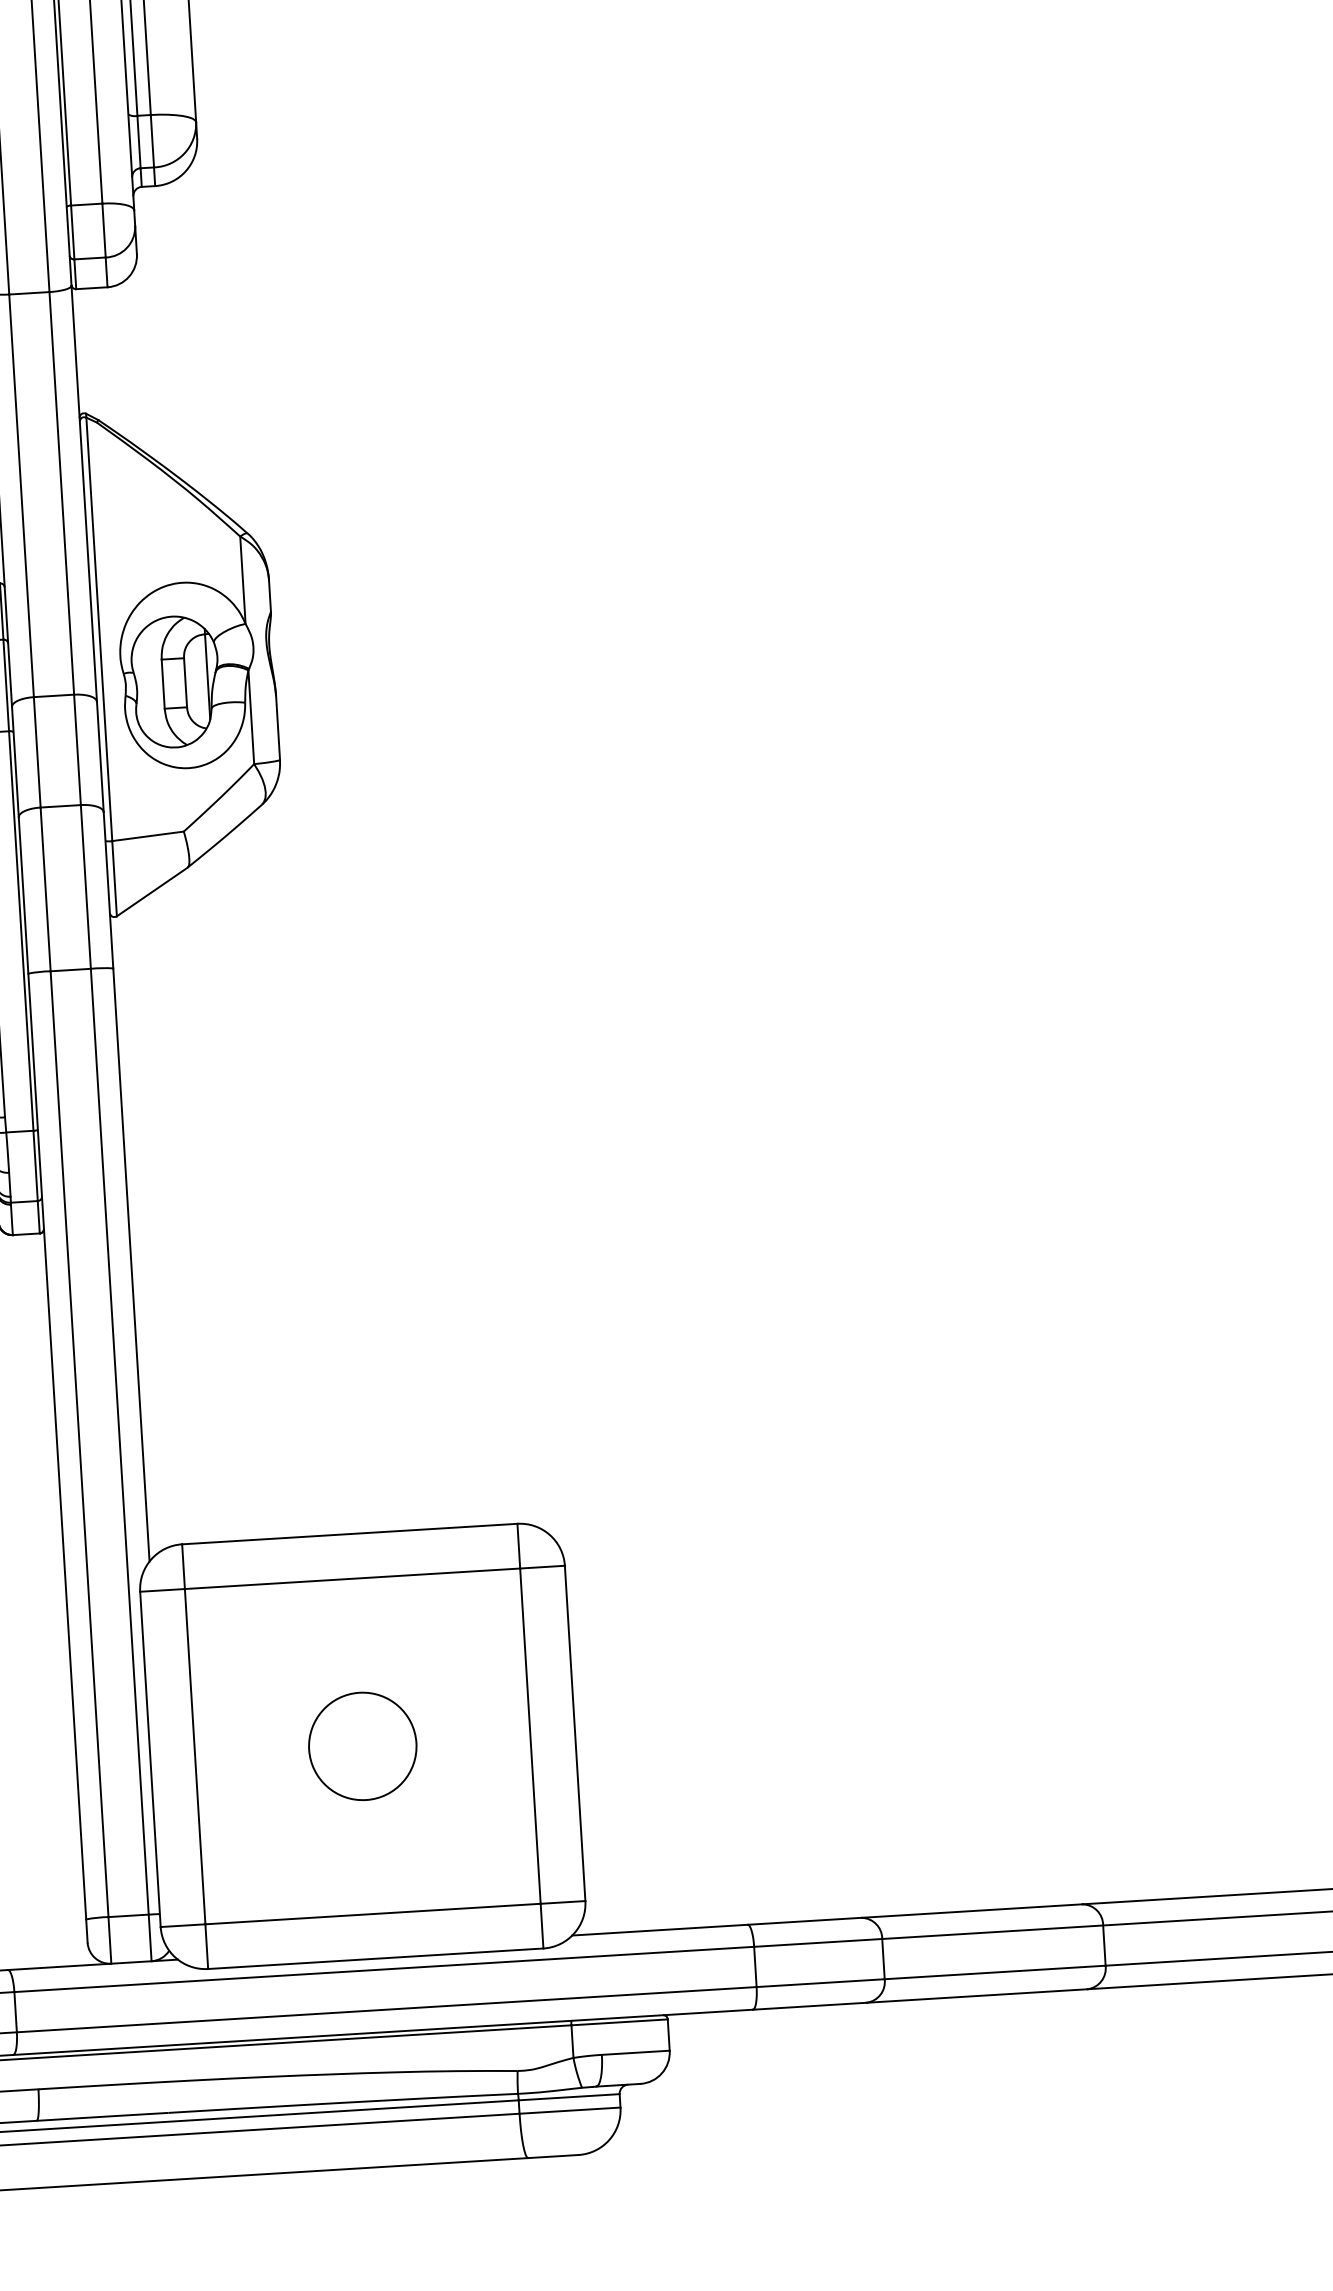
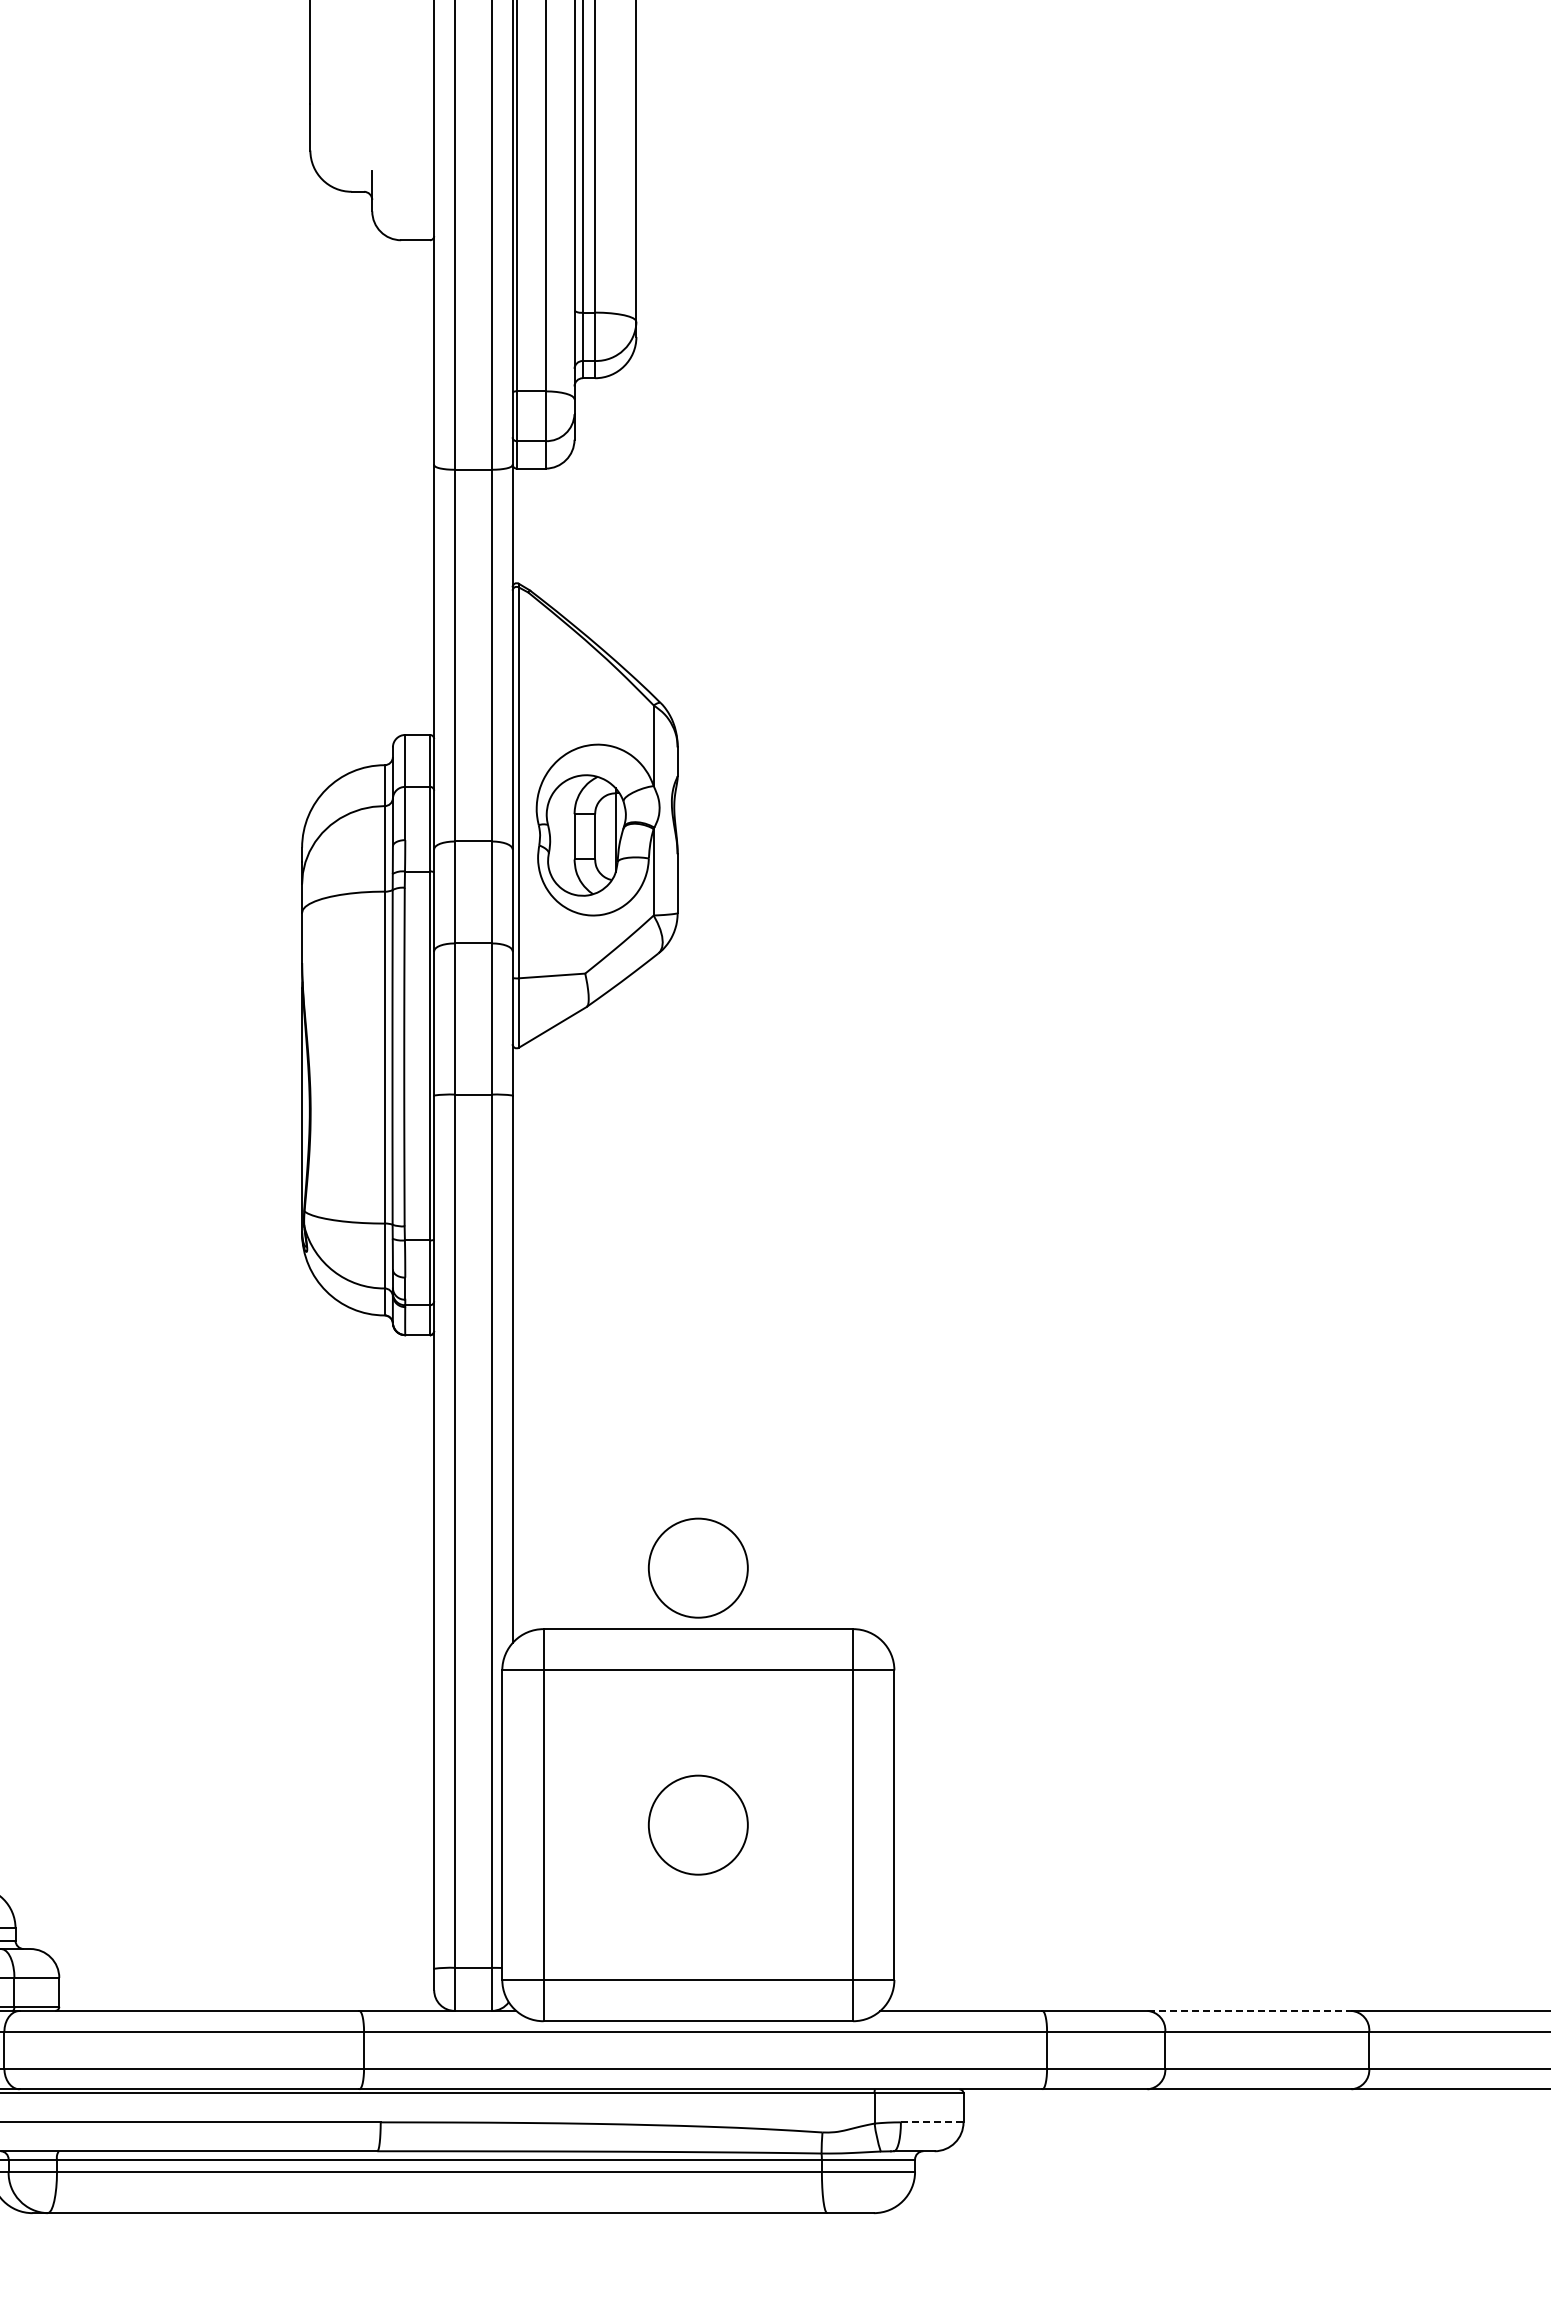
circle: (344, 1467) -> (697, 1567), added
line: (972, 1910) -> (1249, 2010), solid -> dashed
line: (636, 2052) -> (932, 2122), solid -> dashed

